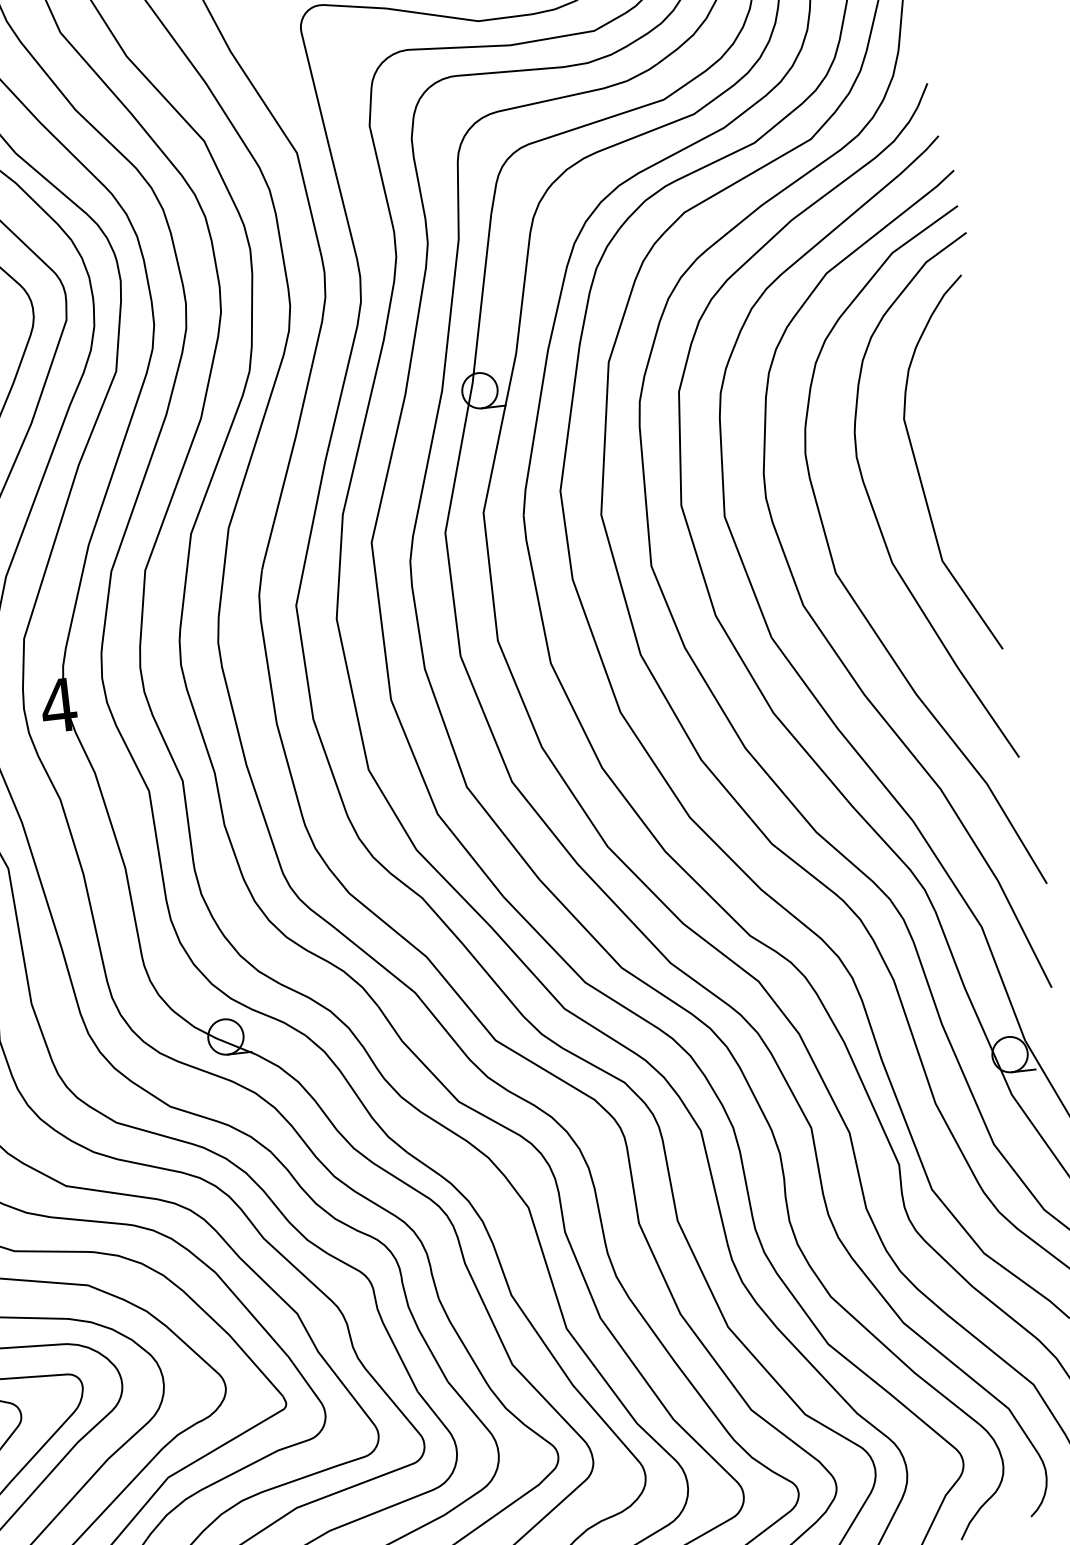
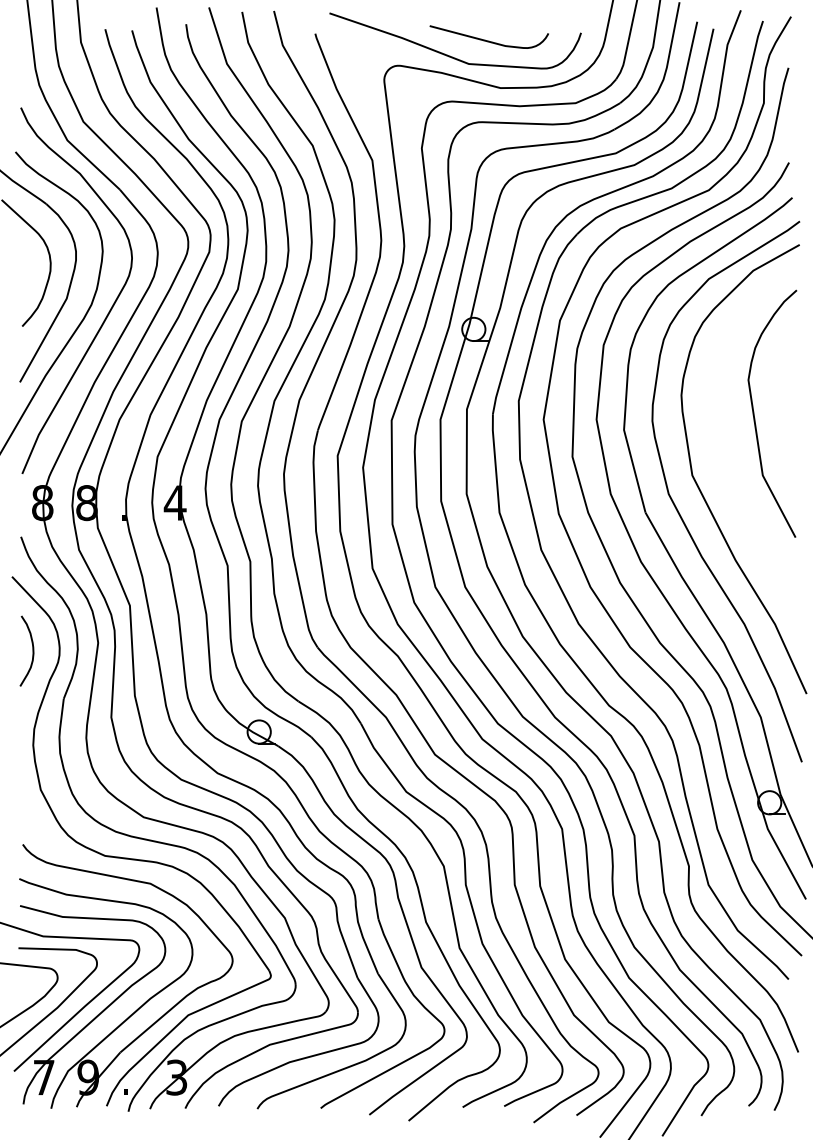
curve: (879, 520) -> (724, 444), removed

